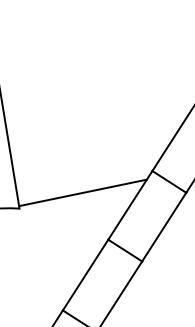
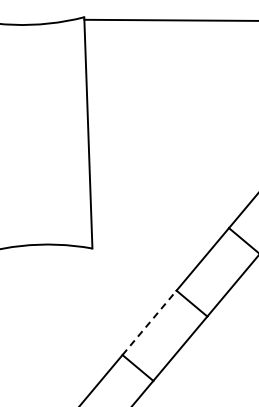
line: (83, 193) -> (157, 241), removed
line: (85, 274) -> (149, 322), solid -> dashed

